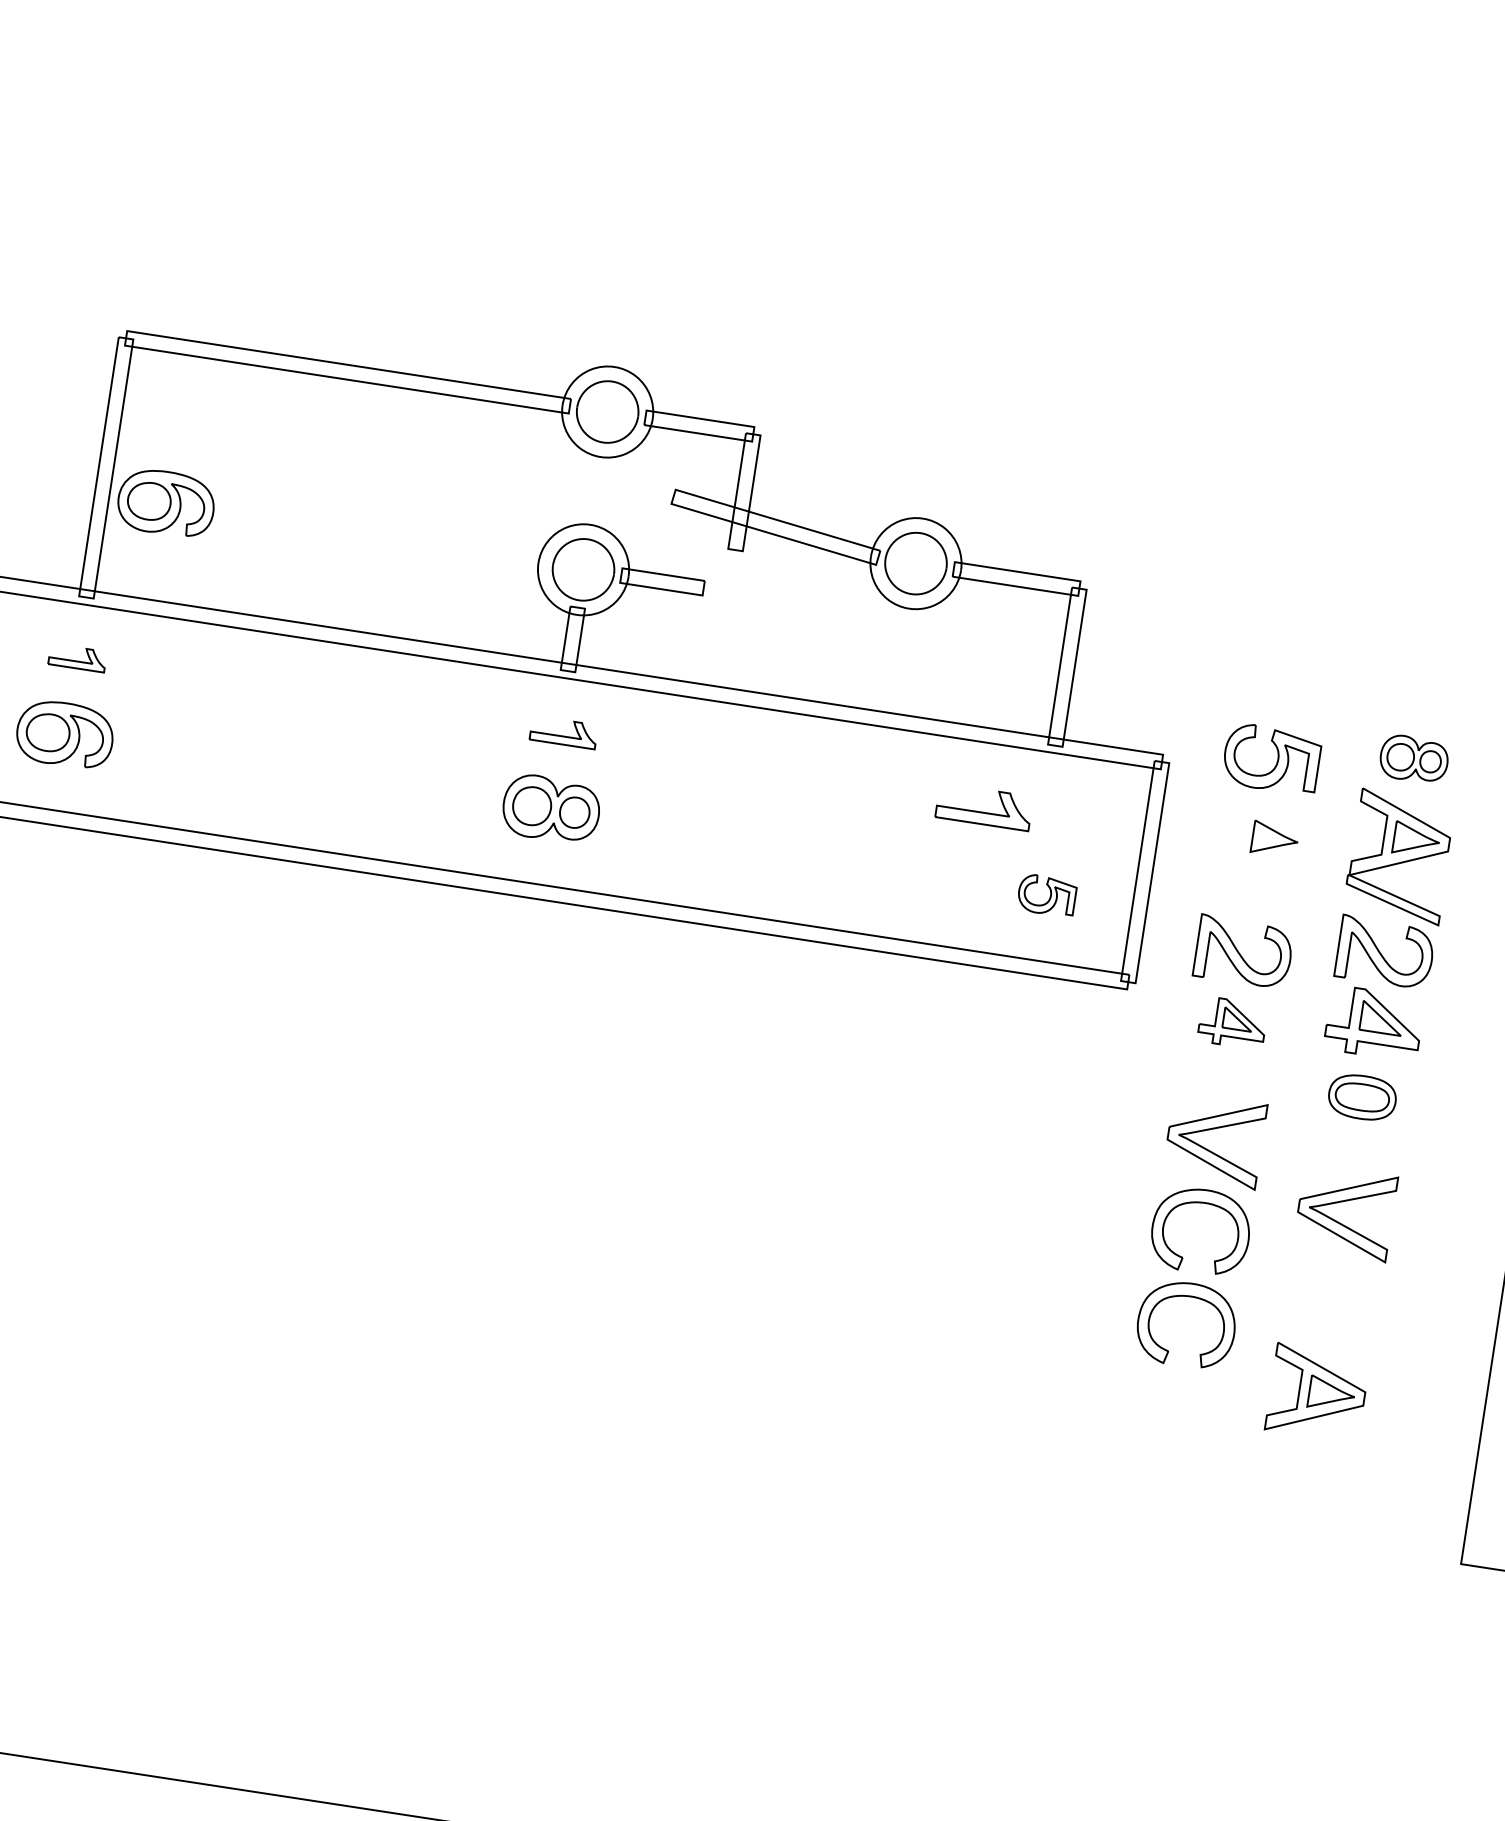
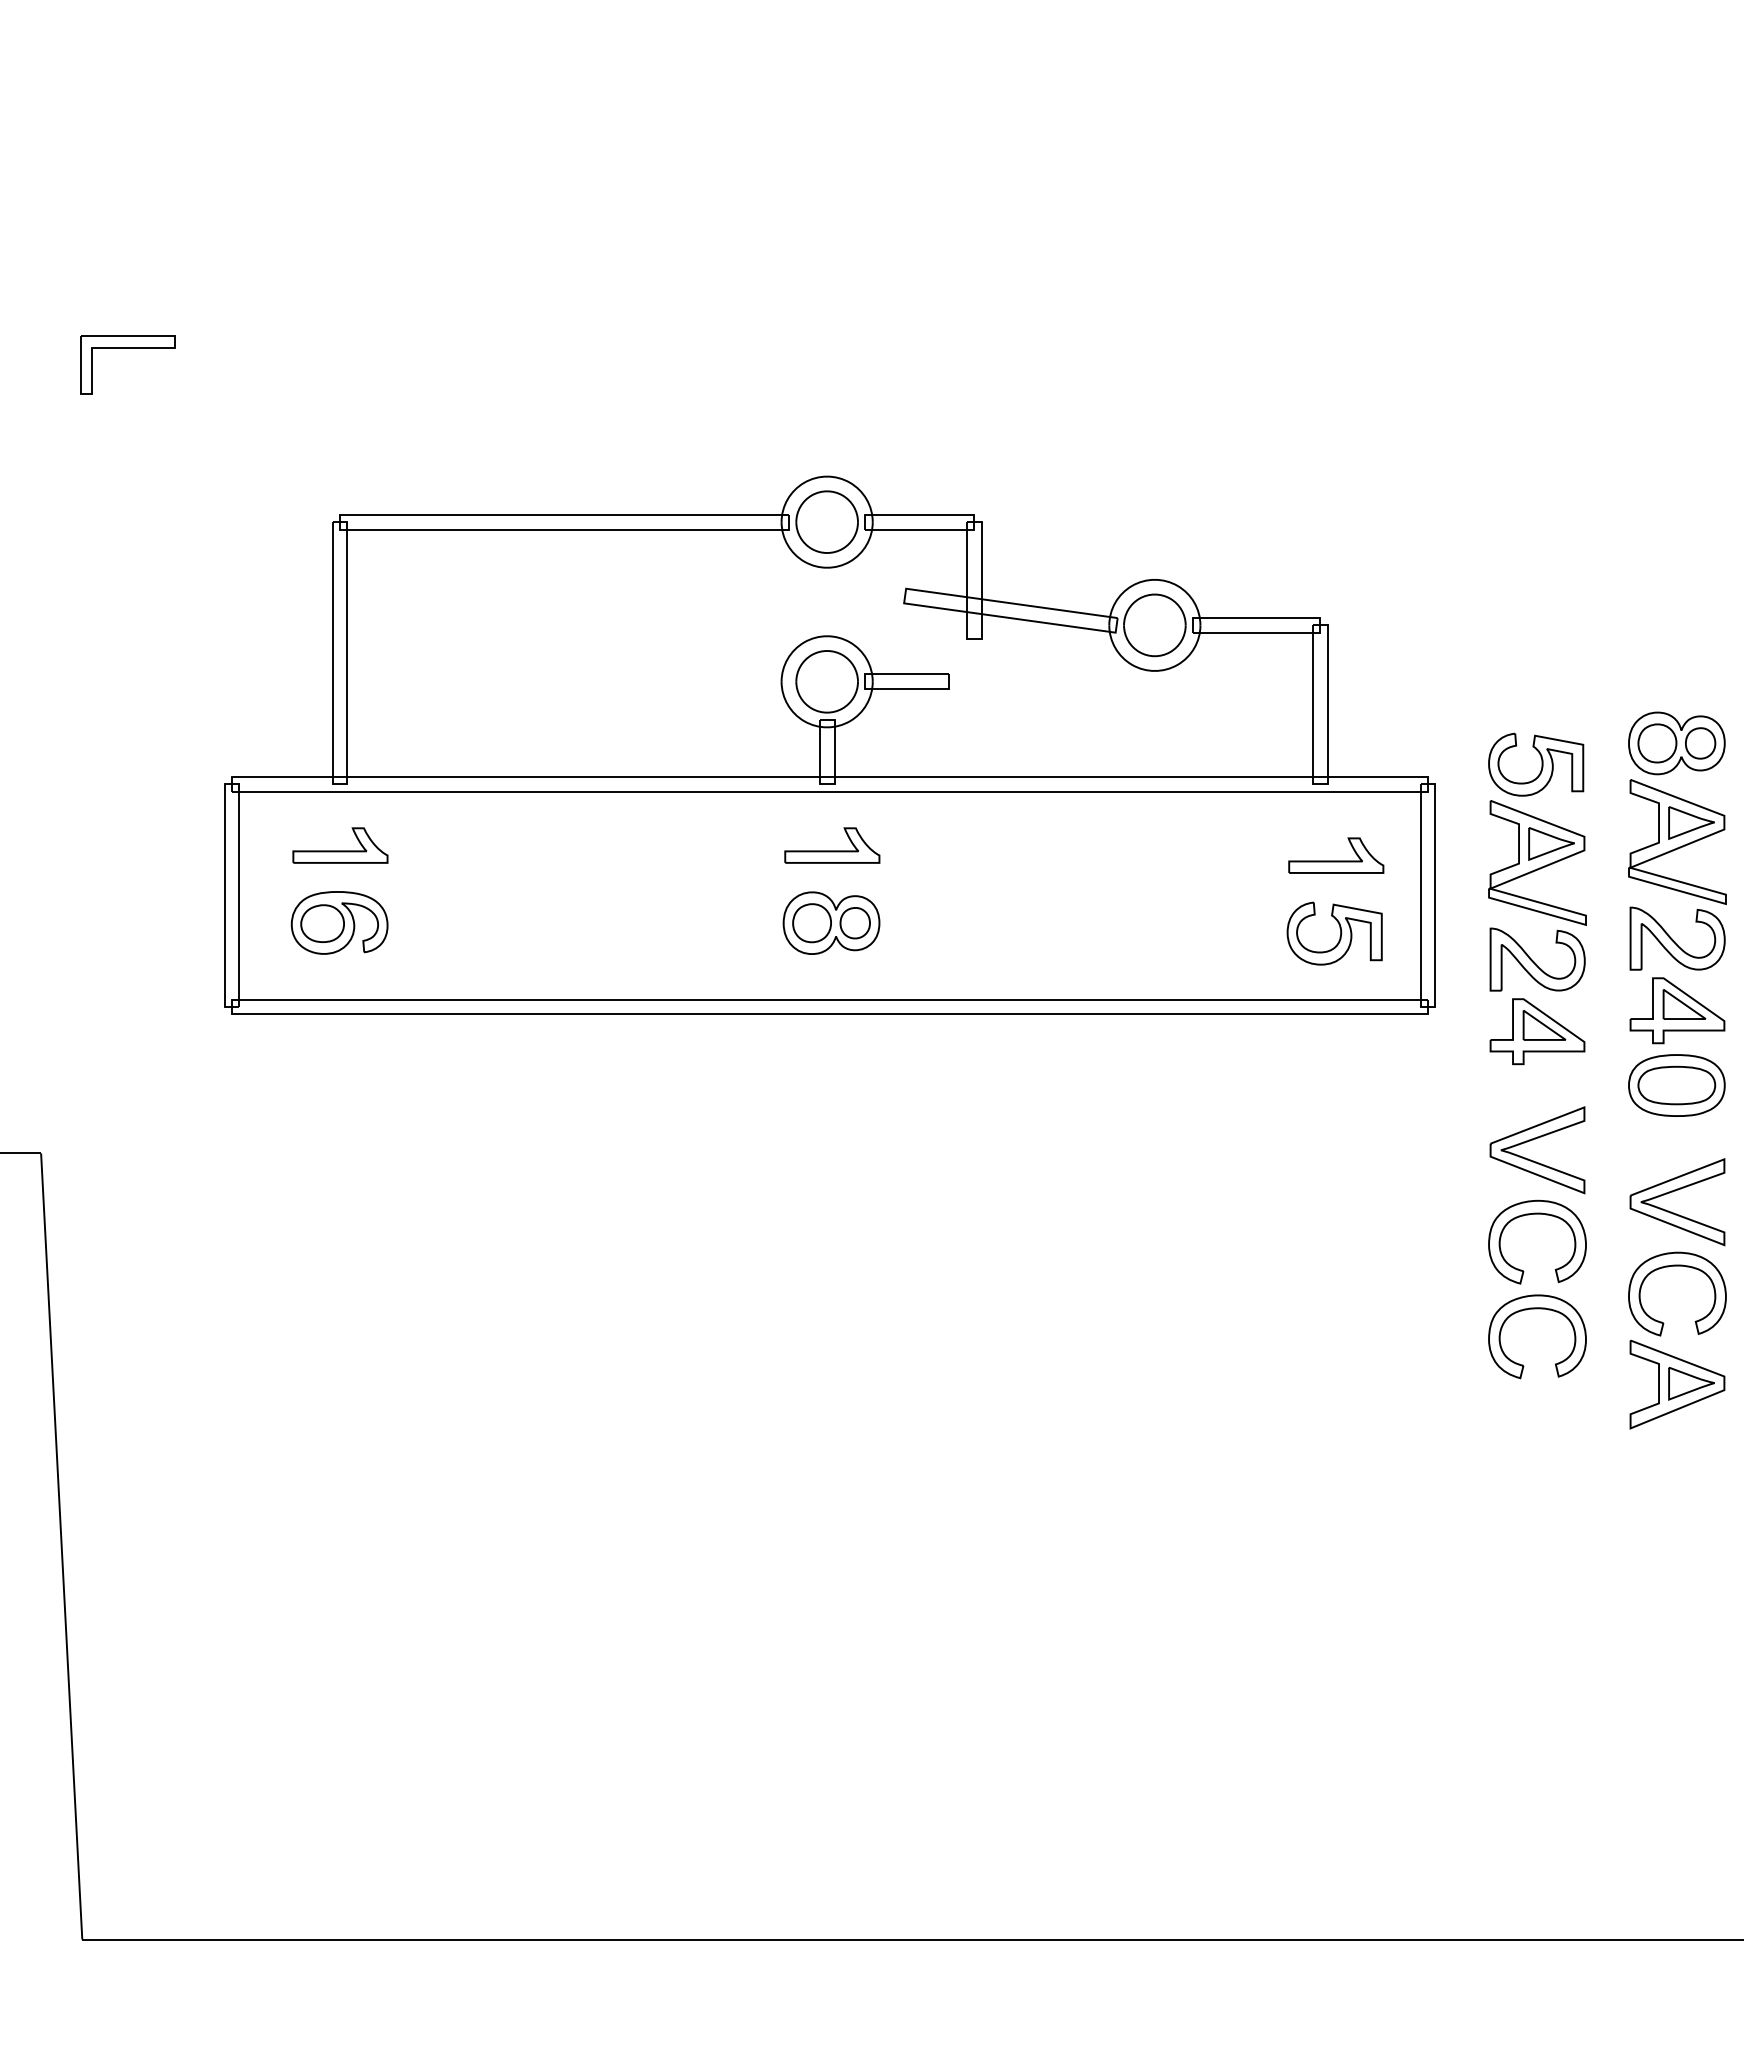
part: (166, 502) -> (404, 678), removed
part: (77, 658) -> (340, 845), size x1.67
part: (564, 732) -> (832, 845), size x1.43
part: (1413, 759) -> (1676, 743), size x1.43
part: (984, 806) -> (1336, 855), moved
part: (1258, 855) -> (1537, 862), added
part: (1046, 895) -> (1334, 933), size x1.67
part: (1232, 1022) -> (1537, 1031), size x1.43
part: (1362, 1097) -> (1676, 1085), size x1.43
part: (1335, 1276) -> (1677, 1266), added

